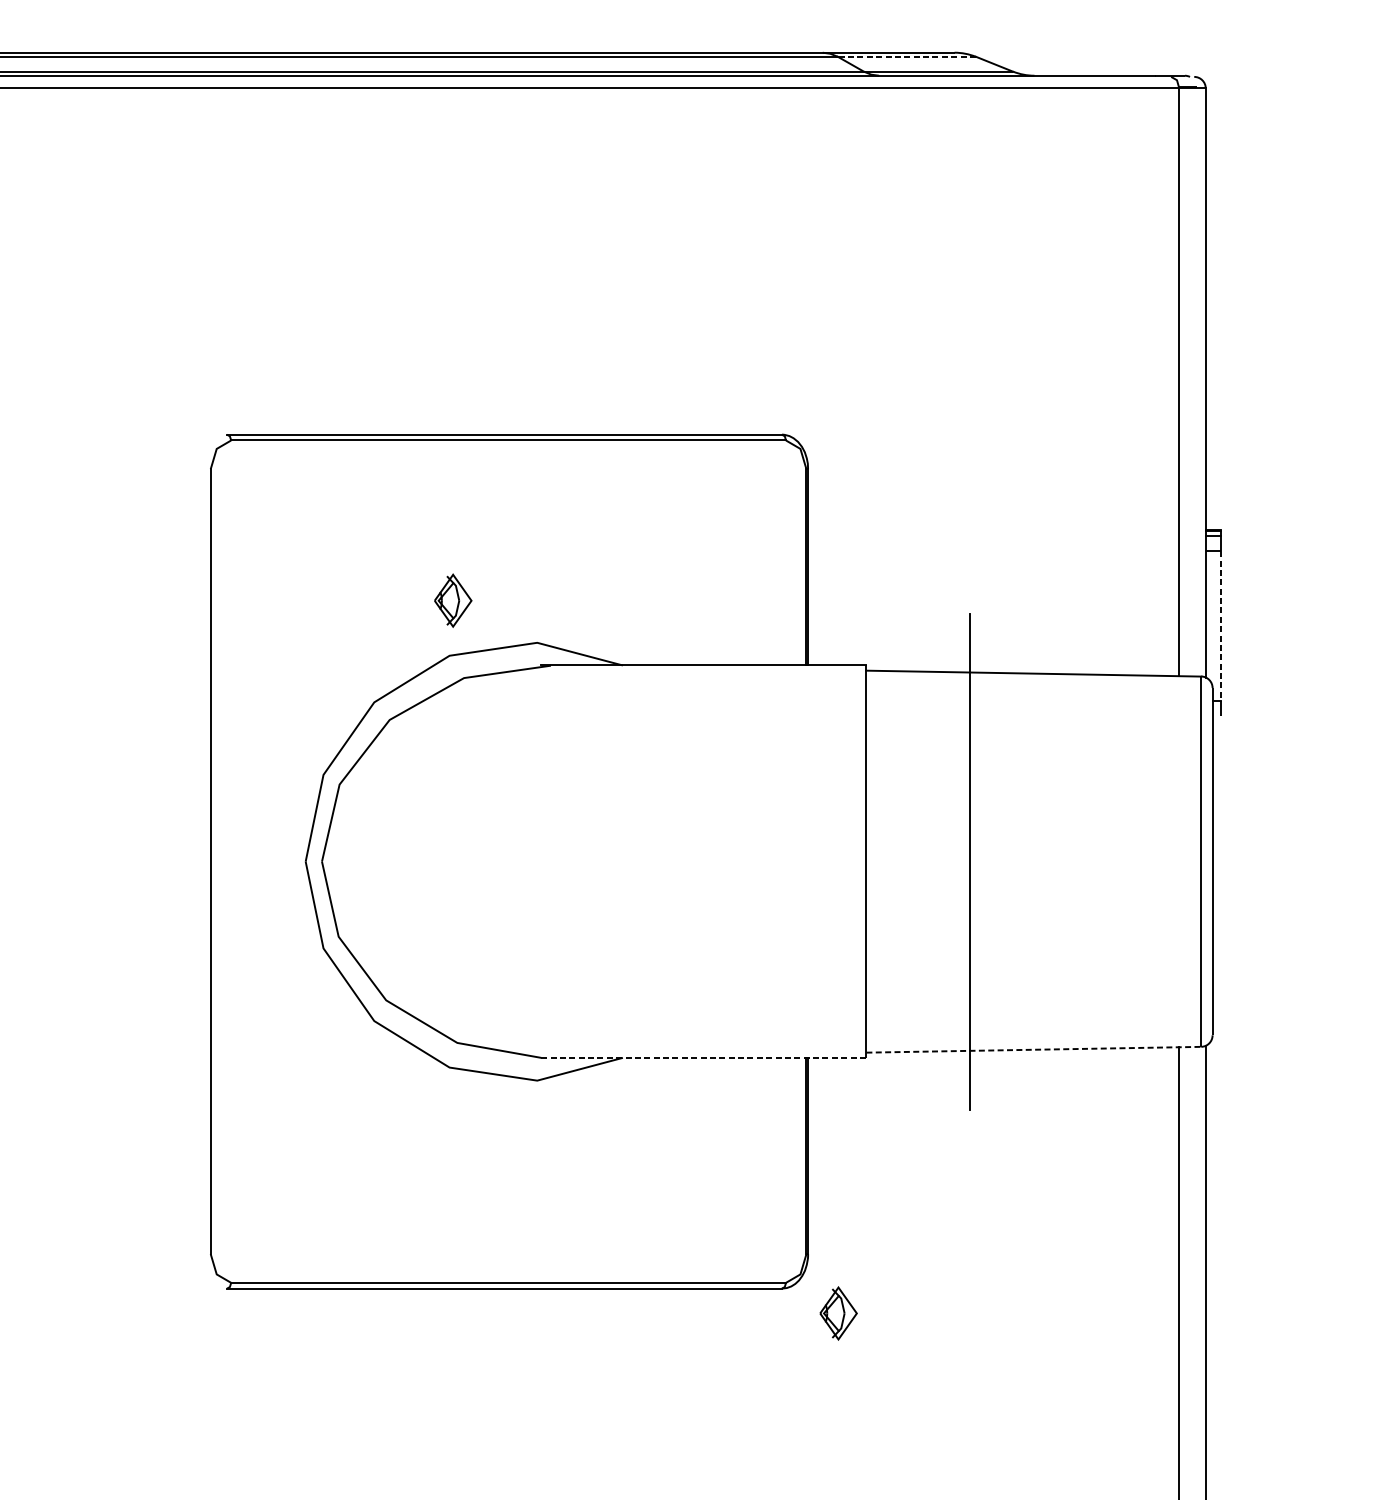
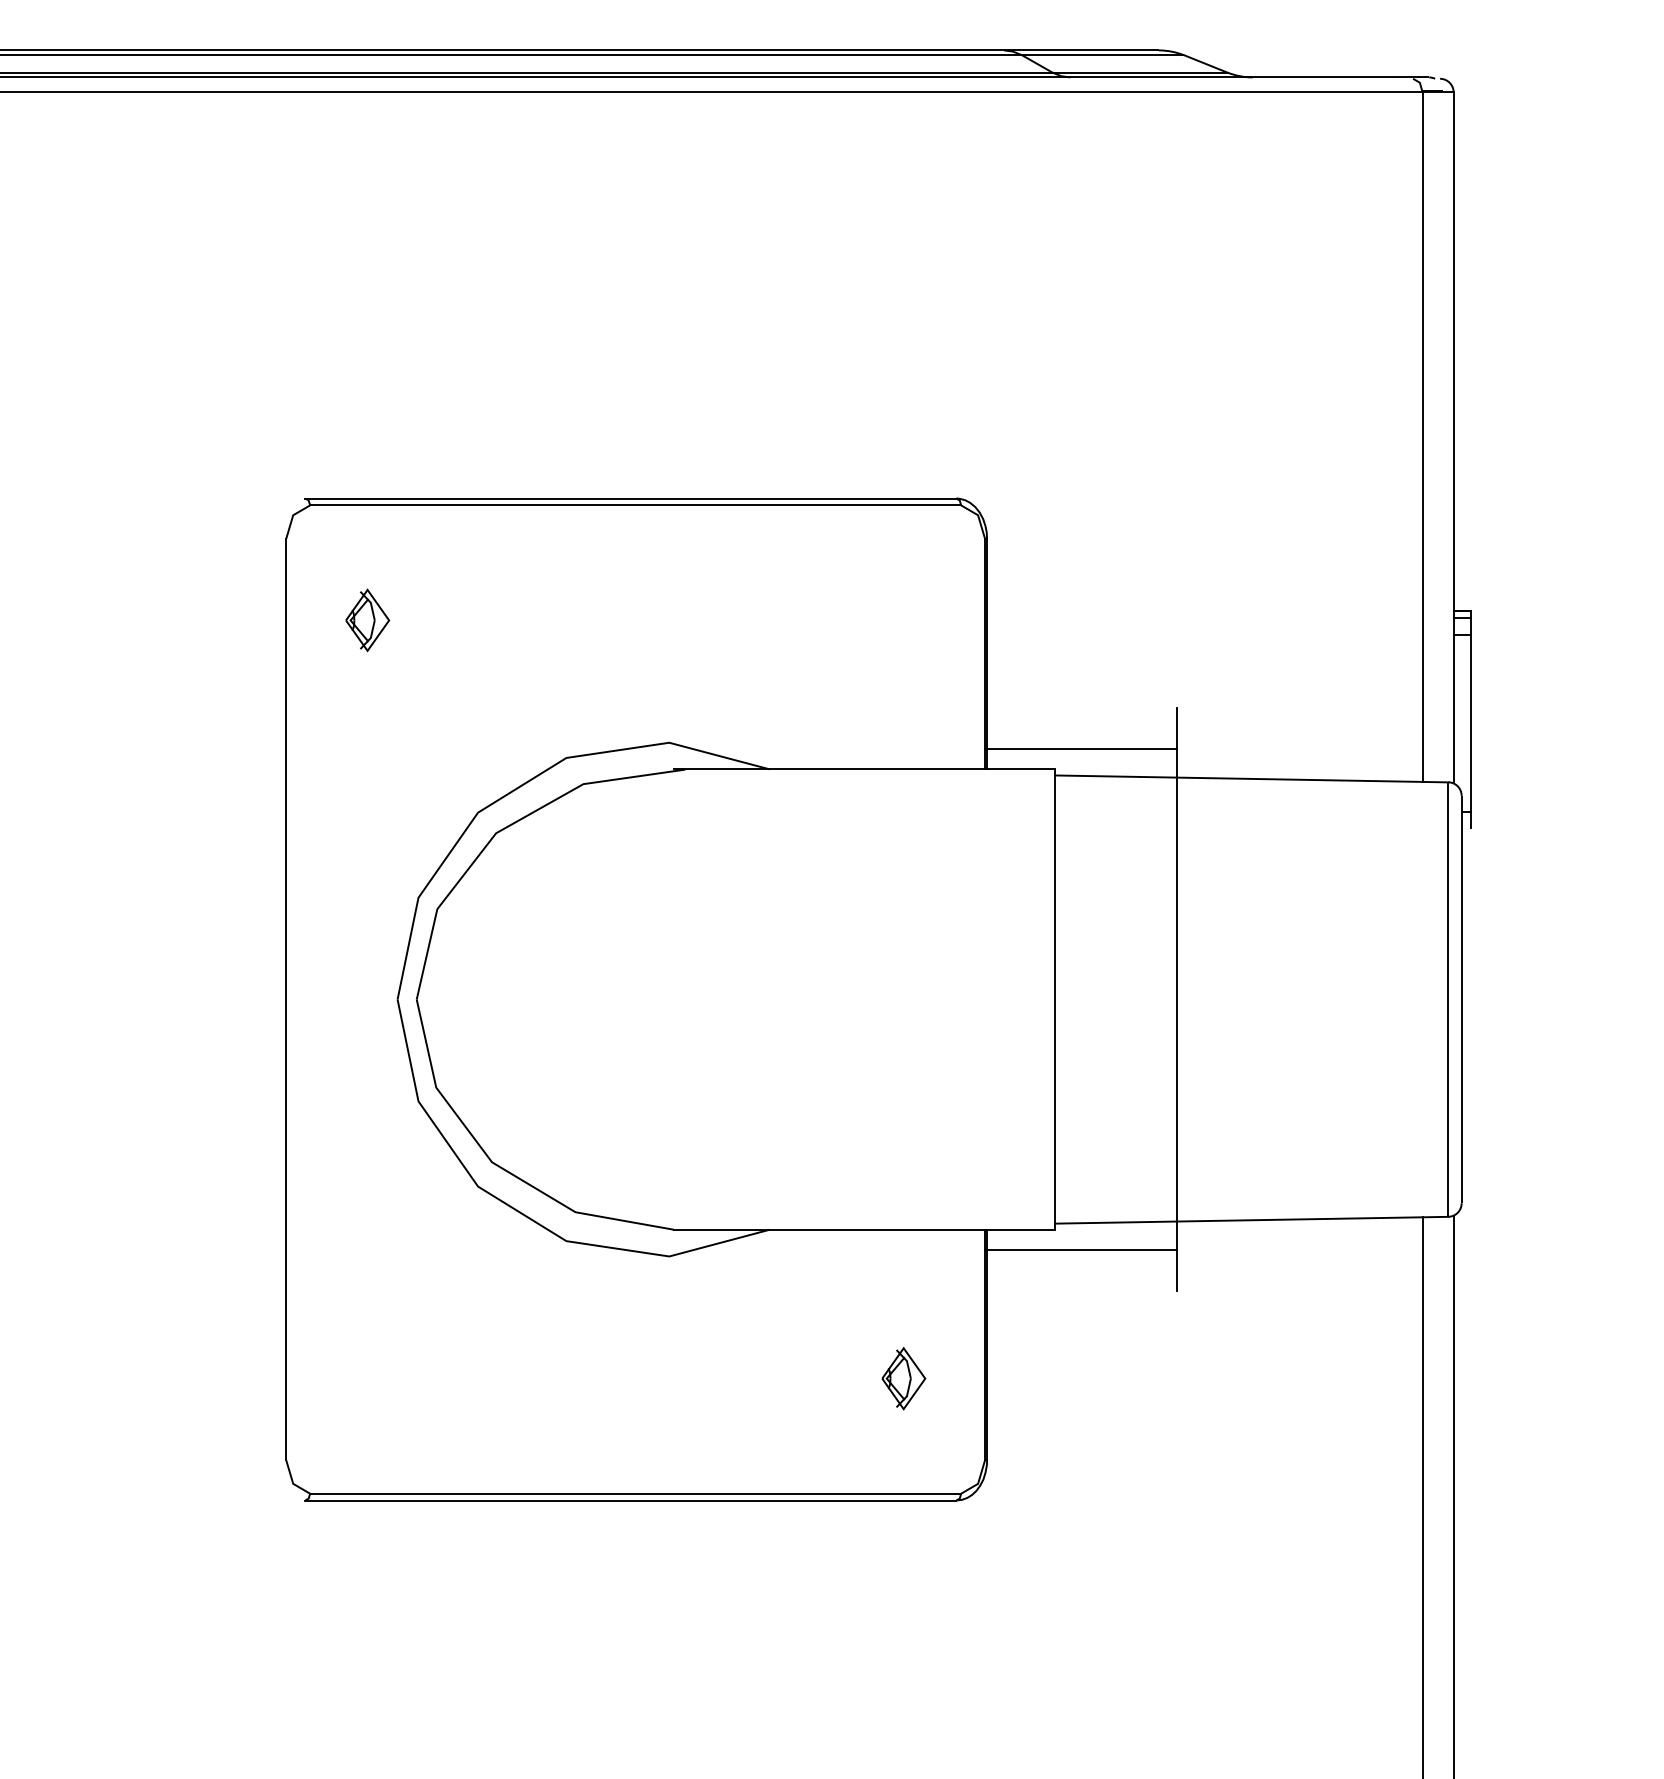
line: (907, 57) -> (1103, 55), dashed -> solid
part: (453, 600) -> (367, 620), moved
line: (1220, 626) -> (1471, 723), dashed -> solid
line: (888, 648) -> (1081, 749), added
line: (1034, 1049) -> (1252, 1220), dashed -> solid
line: (703, 1057) -> (864, 1229), dashed -> solid
line: (888, 1075) -> (1081, 1250), added
part: (838, 1313) -> (903, 1378), moved

